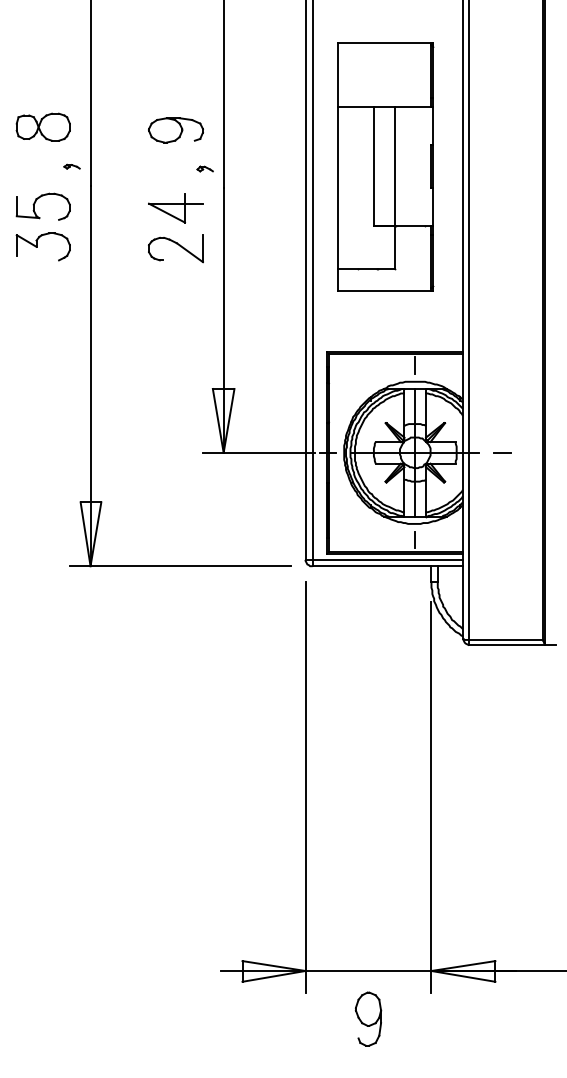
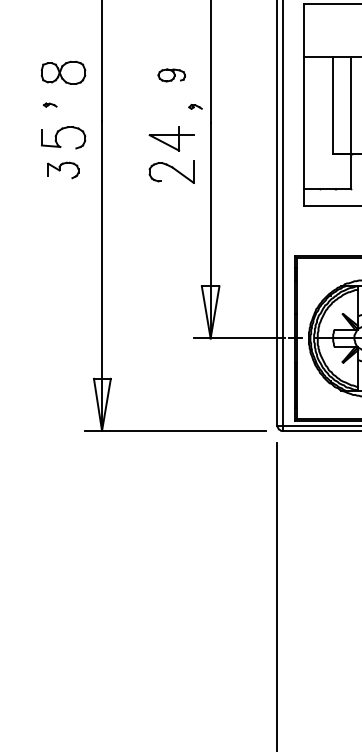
part: (175, 130) -> (171, 75), size x0.6
part: (71, 166) -> (49, 104), moved
part: (42, 246) -> (62, 170), size x0.7

